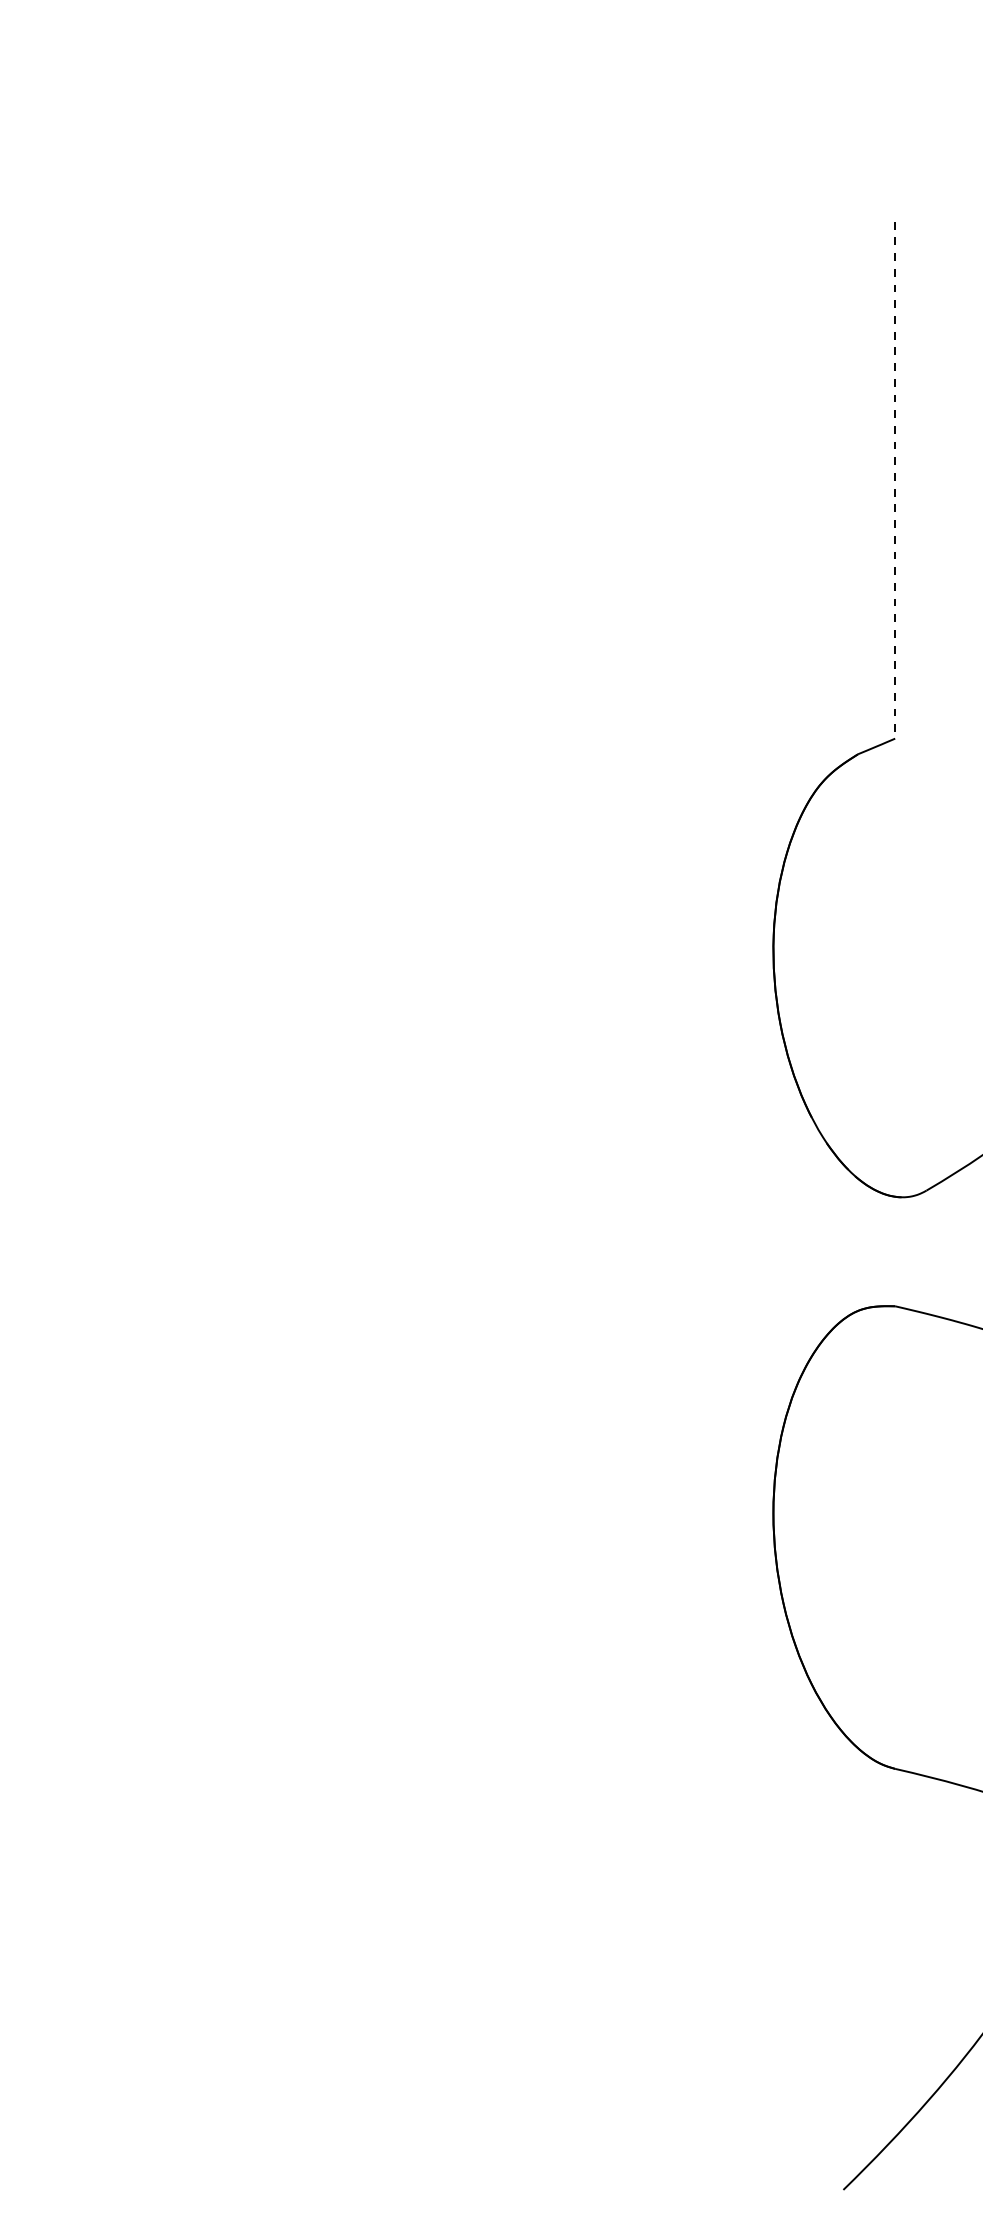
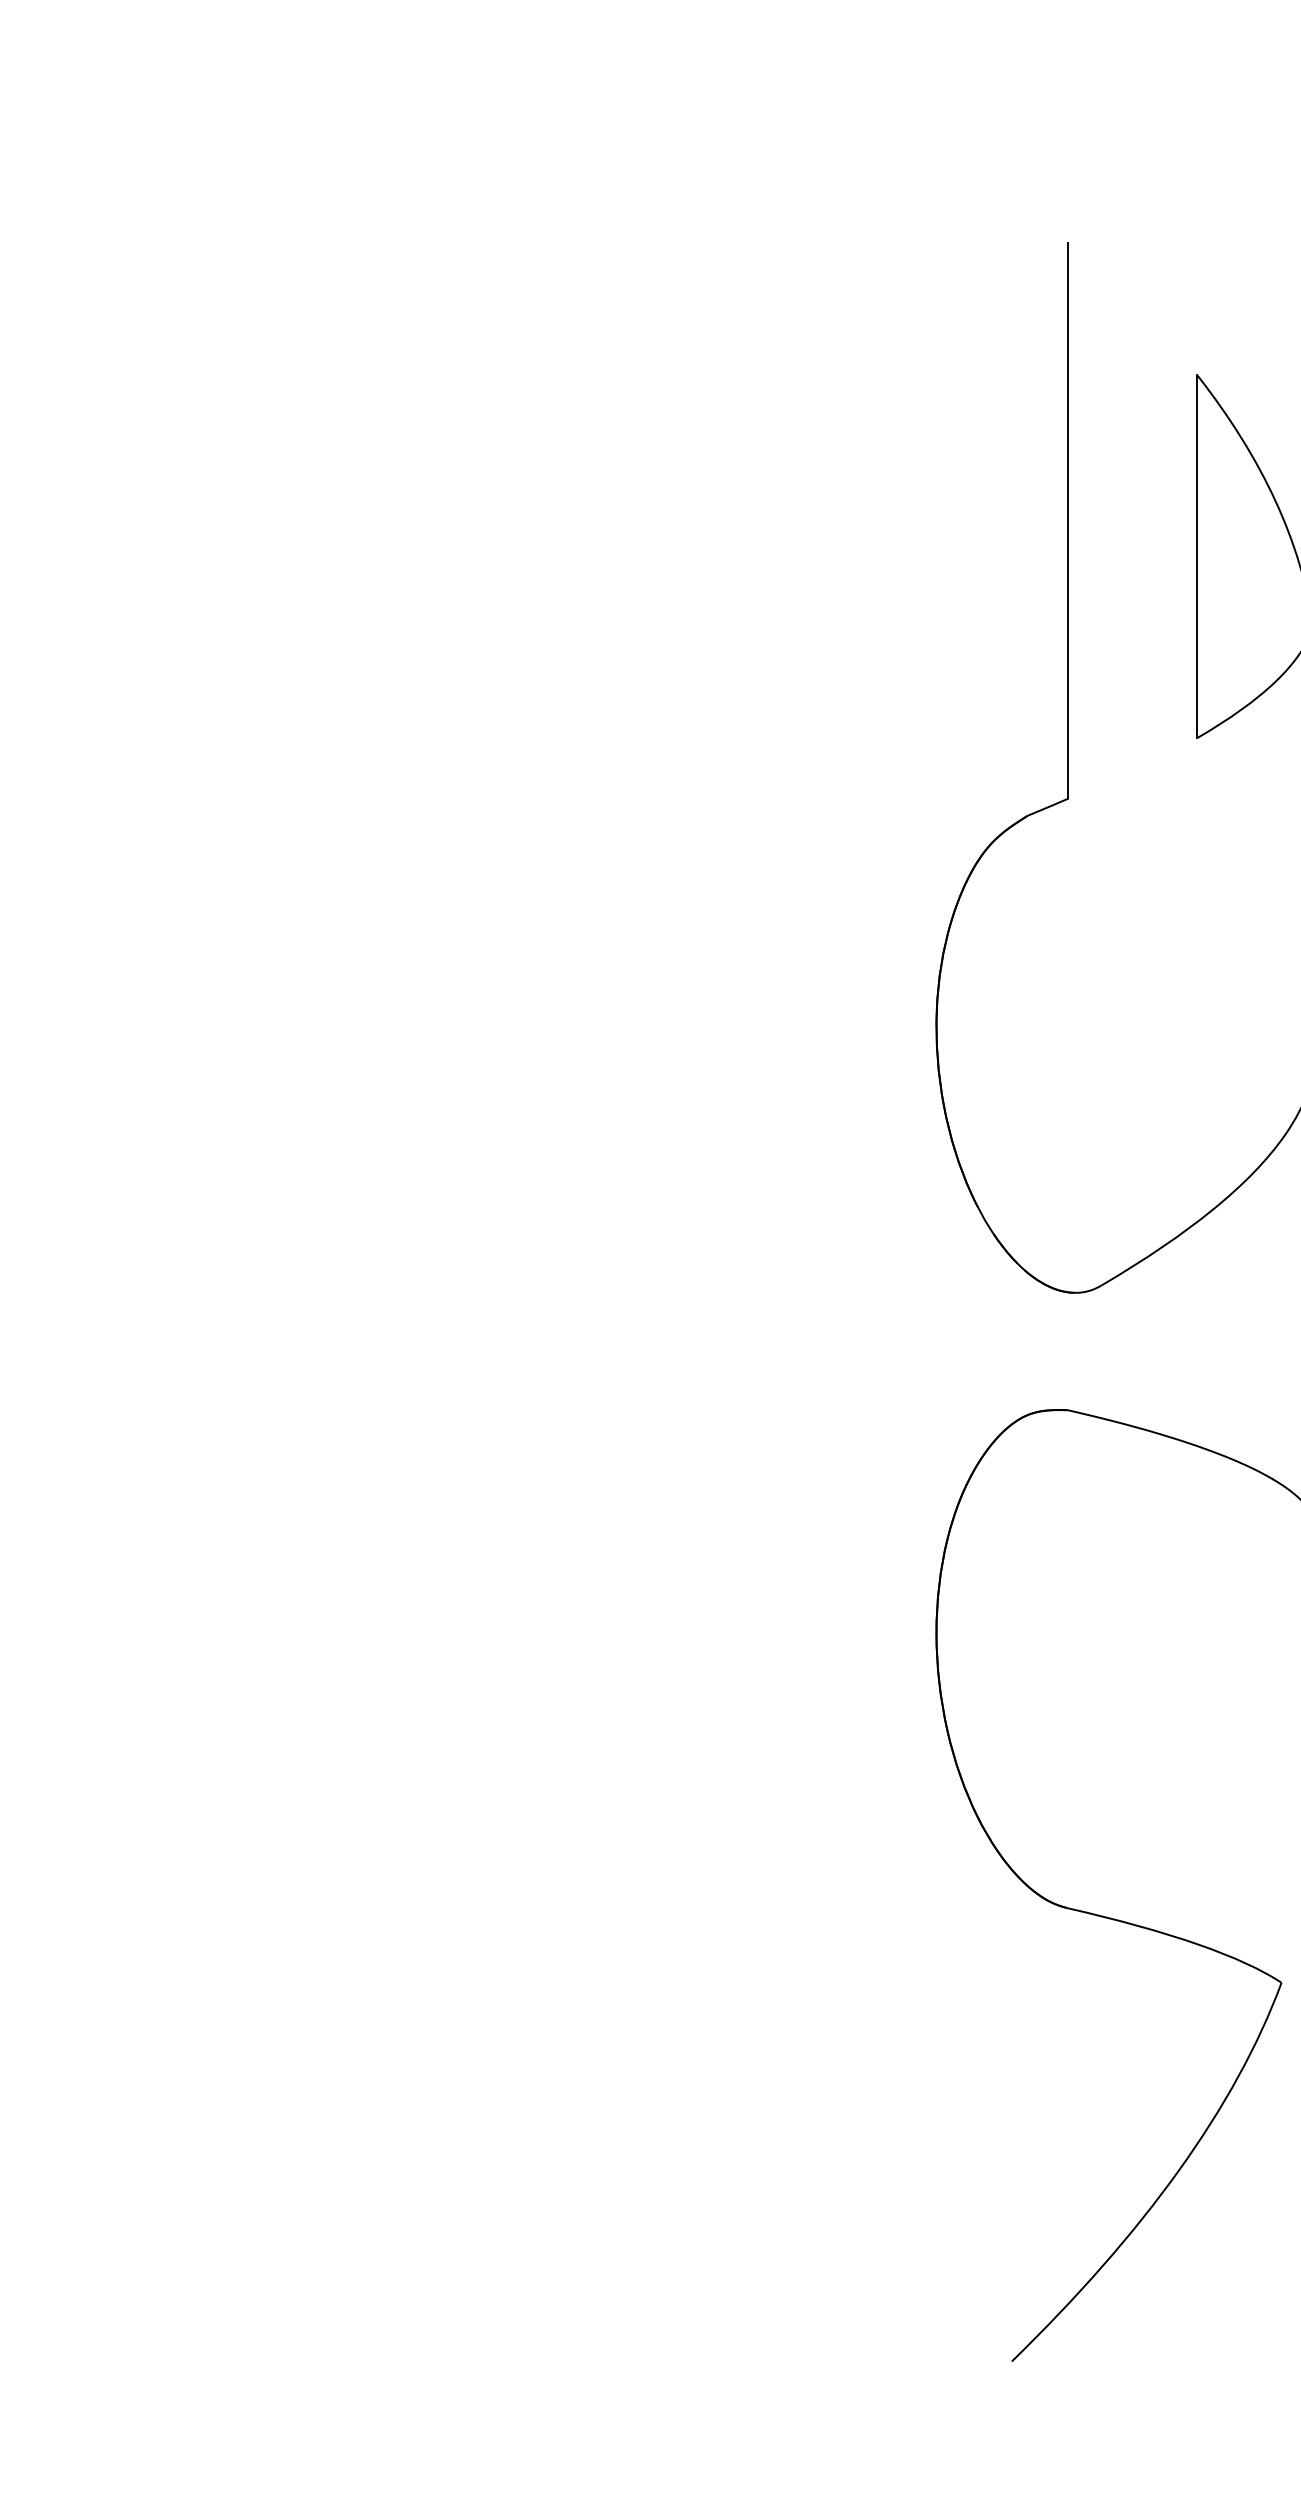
line: (895, 480) -> (1067, 521), dashed -> solid

